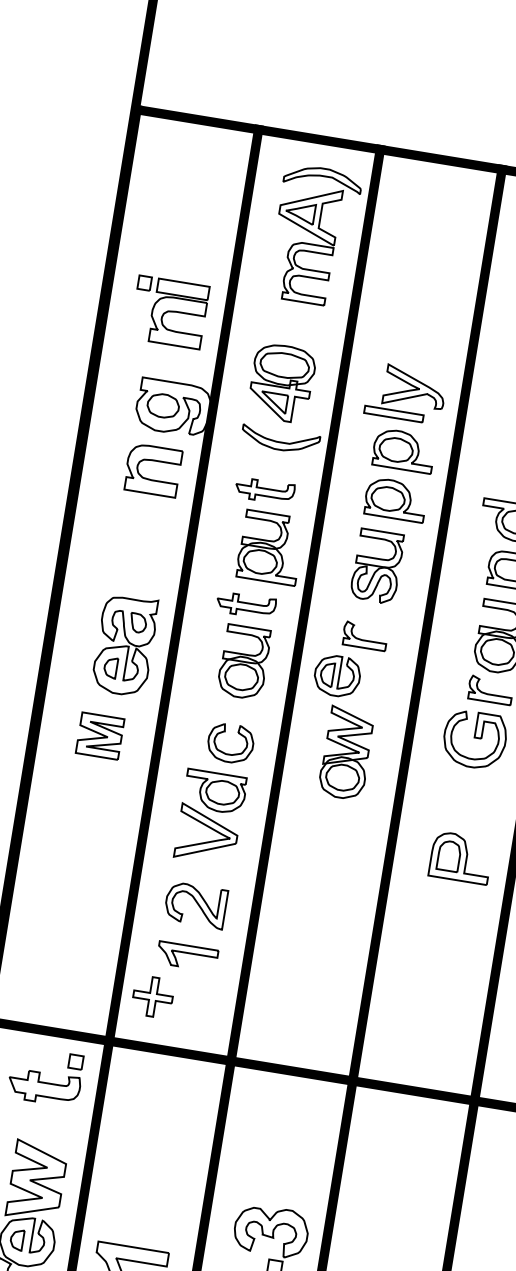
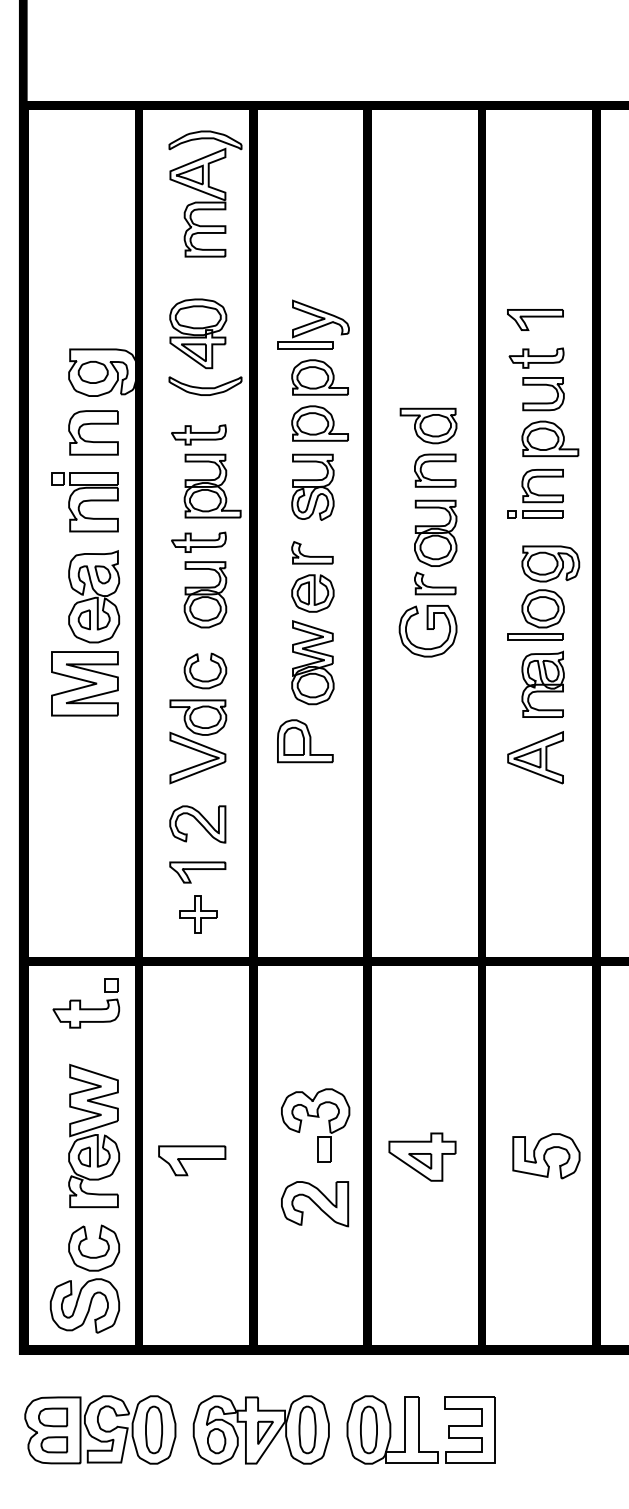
part: (168, 312) -> (84, 502), moved
part: (336, 676) -> (312, 593), moved
part: (99, 735) -> (84, 683), size x1.67
part: (461, 858) -> (305, 741), moved
part: (153, 996) -> (198, 914), moved

